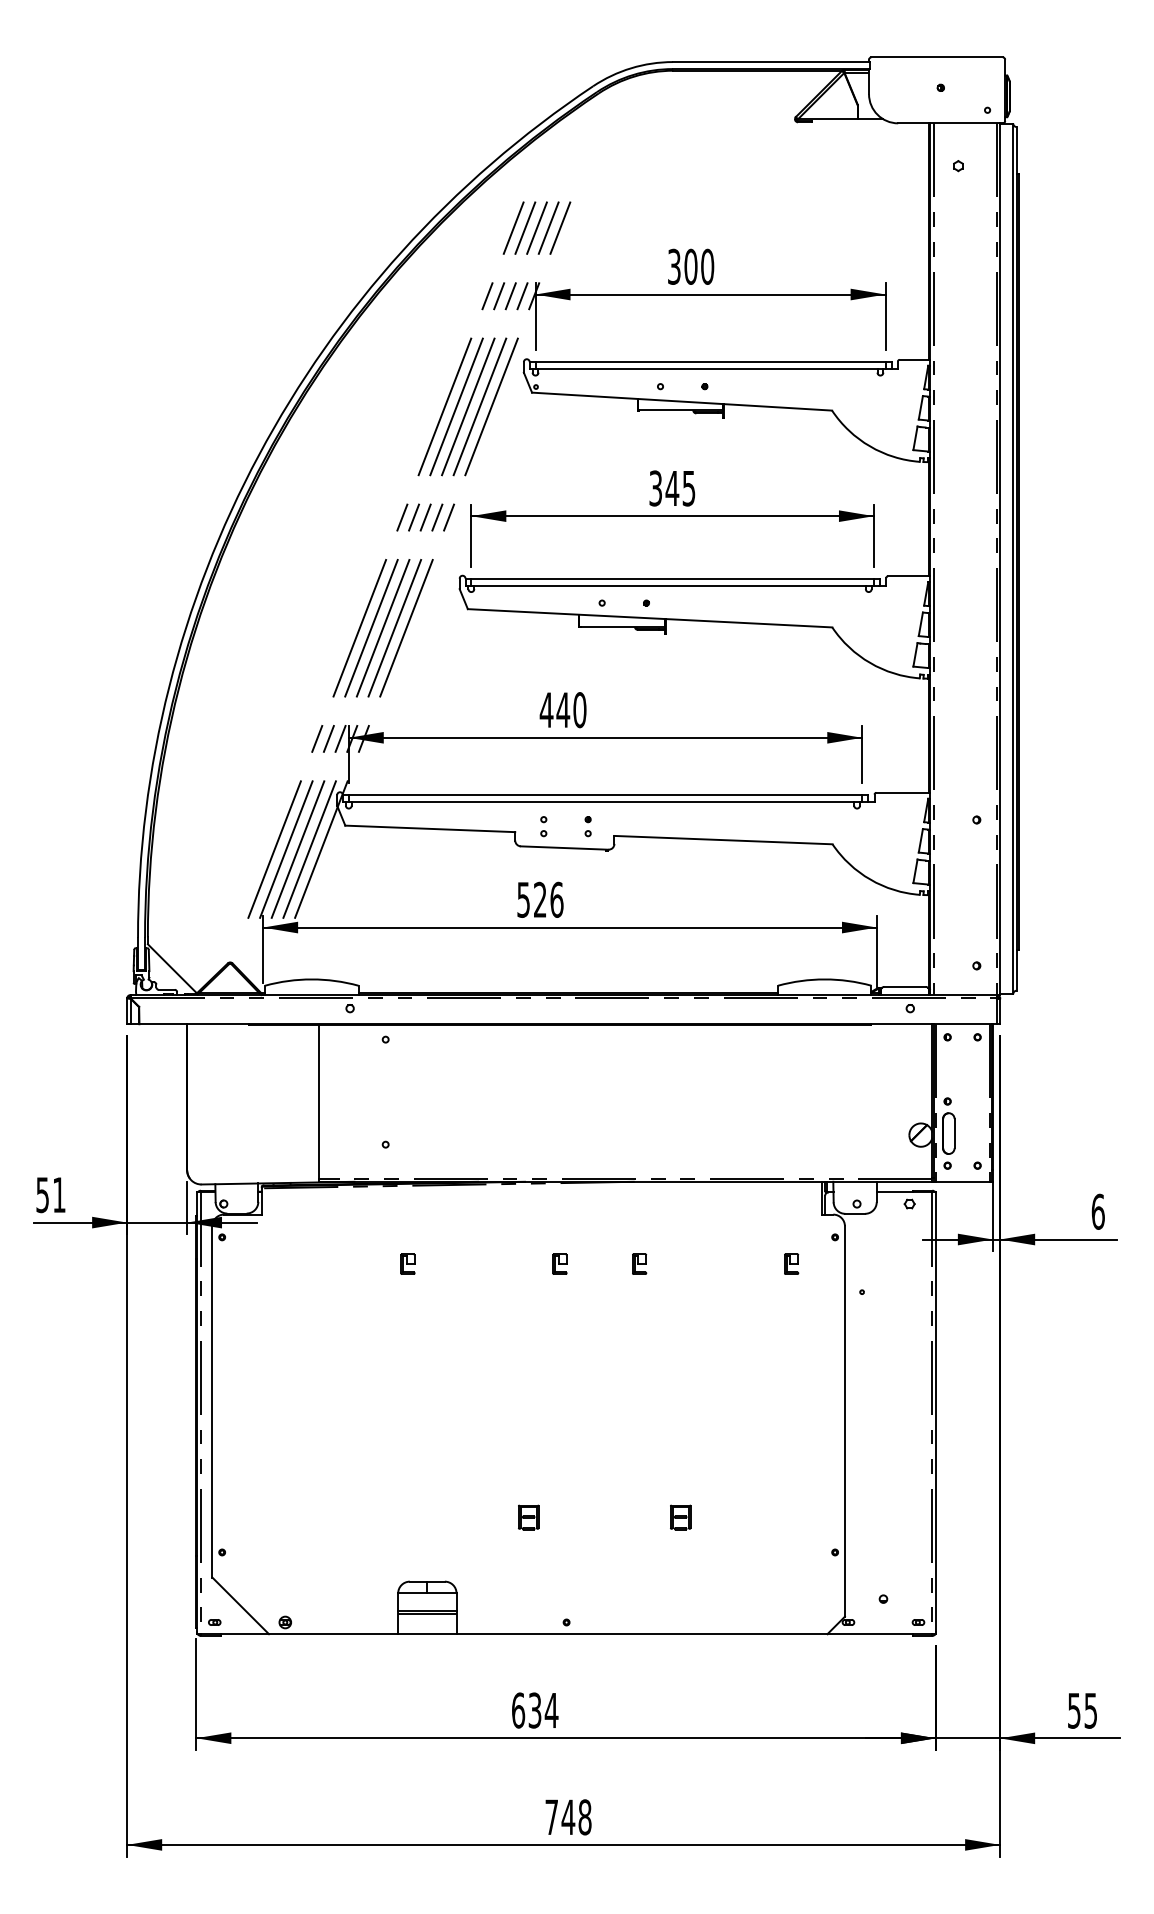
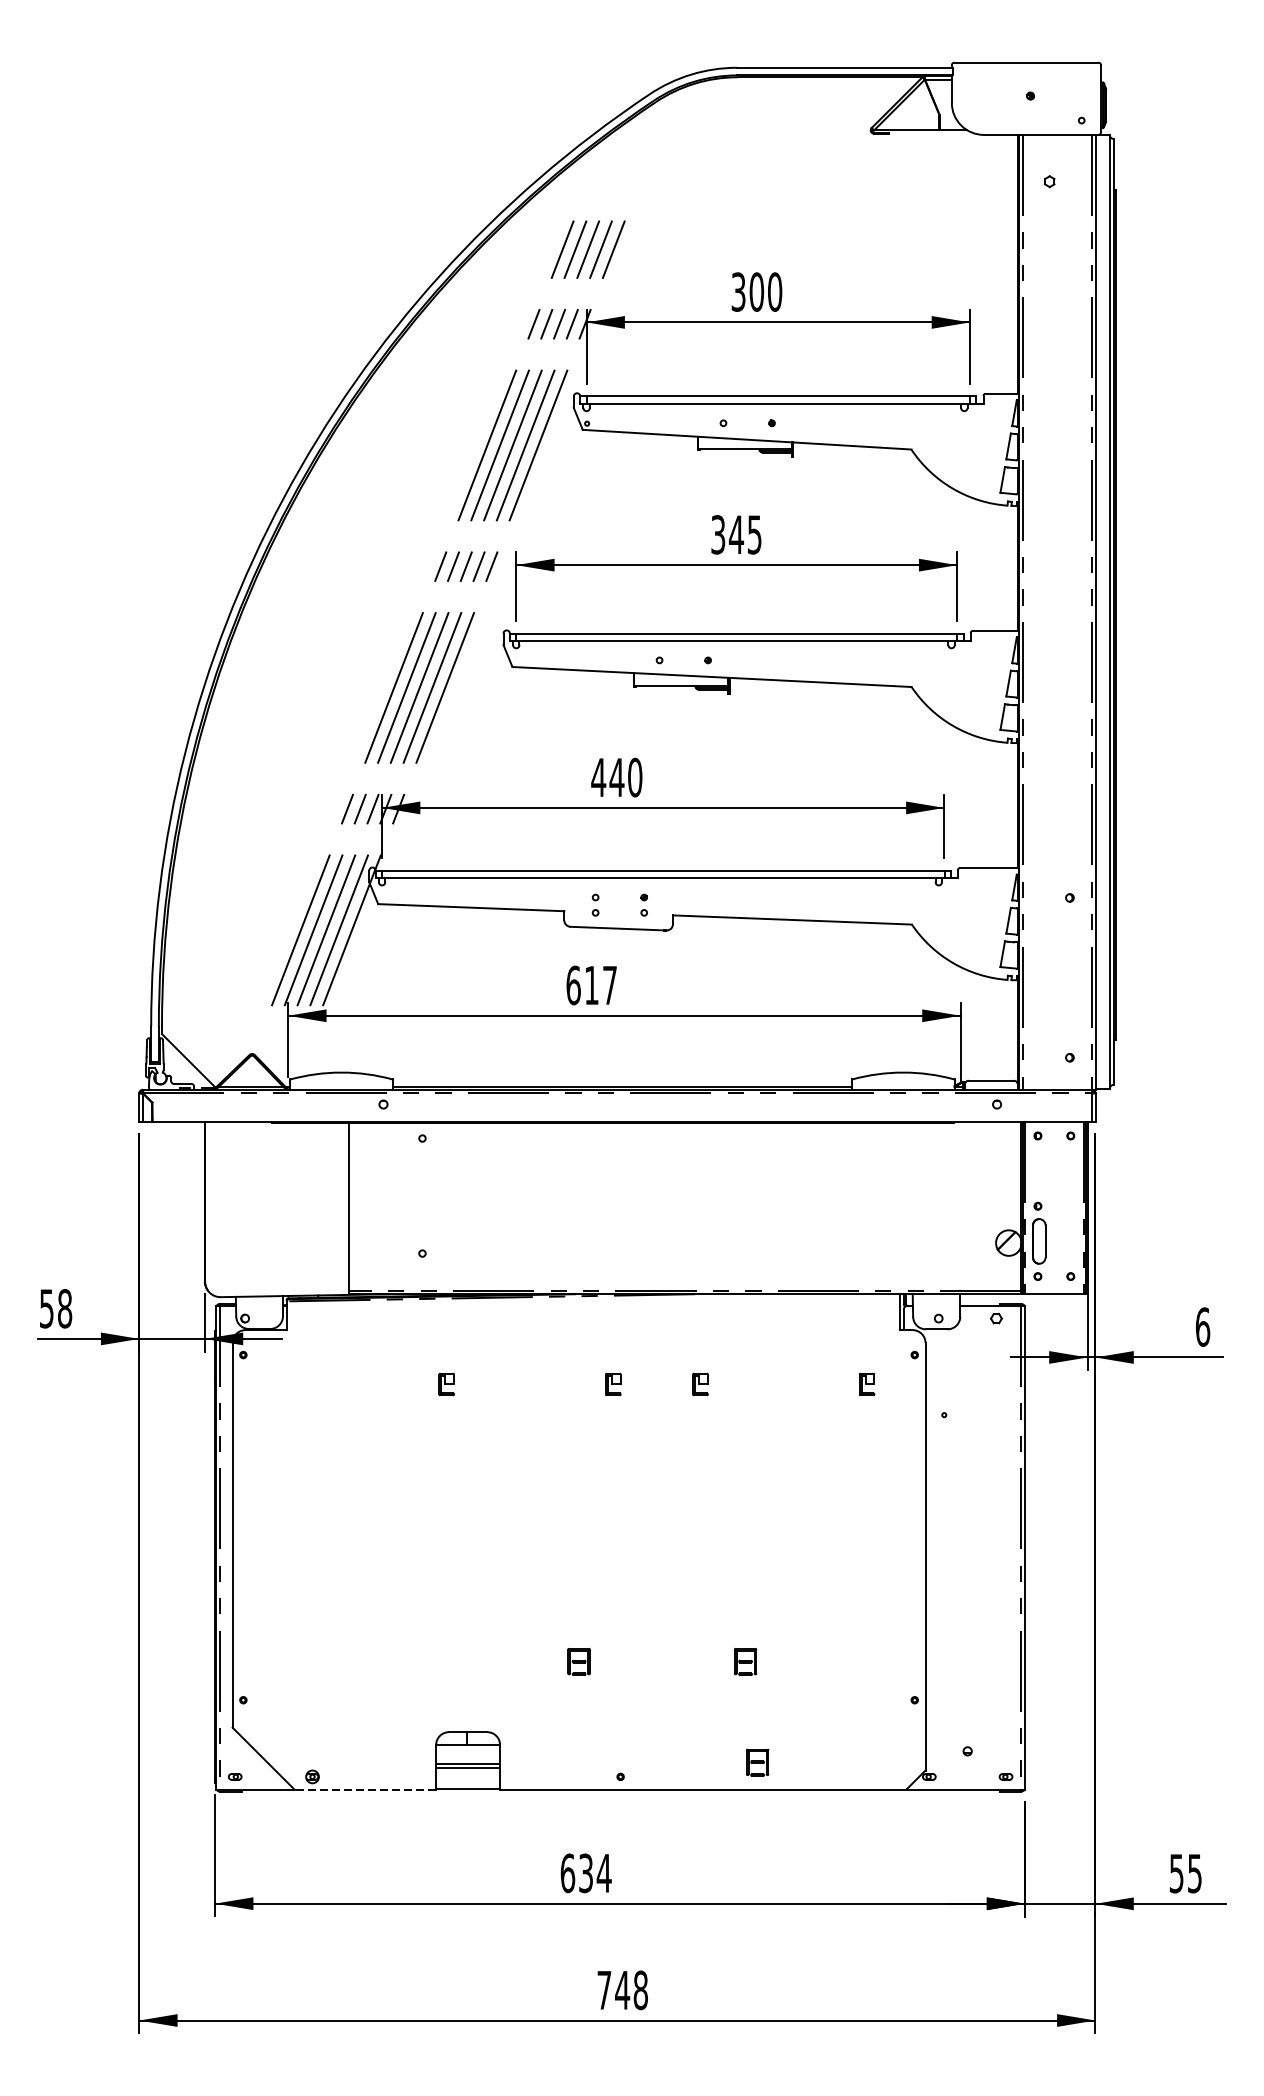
text: (540, 899) -> (592, 985), 526 -> 617
text: (58, 1195) -> (64, 1309), 51 -> 58
part: (691, 1609) -> (757, 1762), added
line: (333, 1634) -> (365, 1790), solid -> dashed

